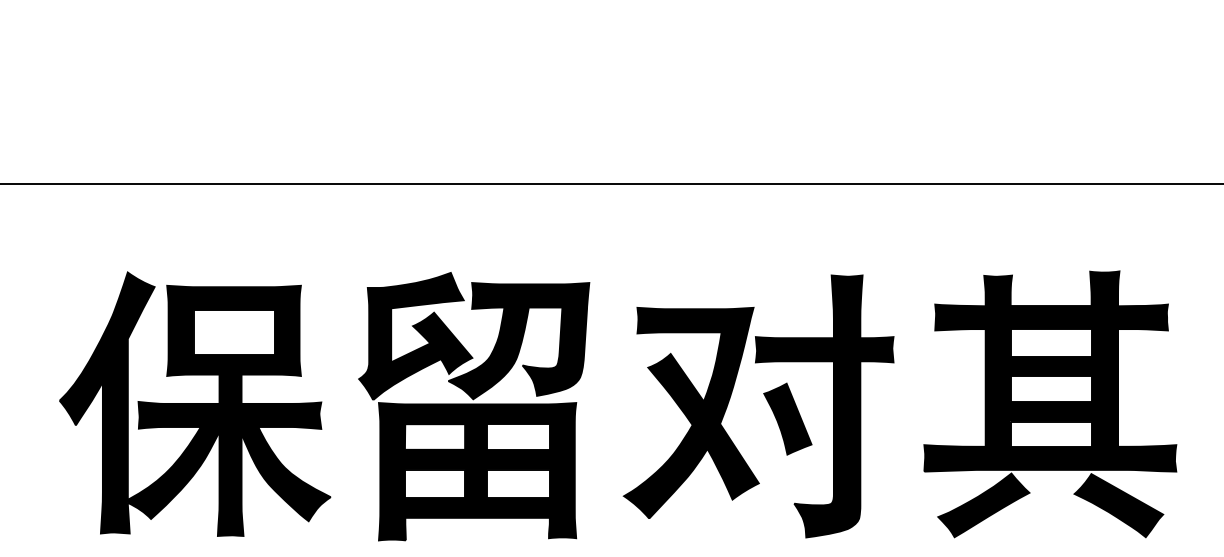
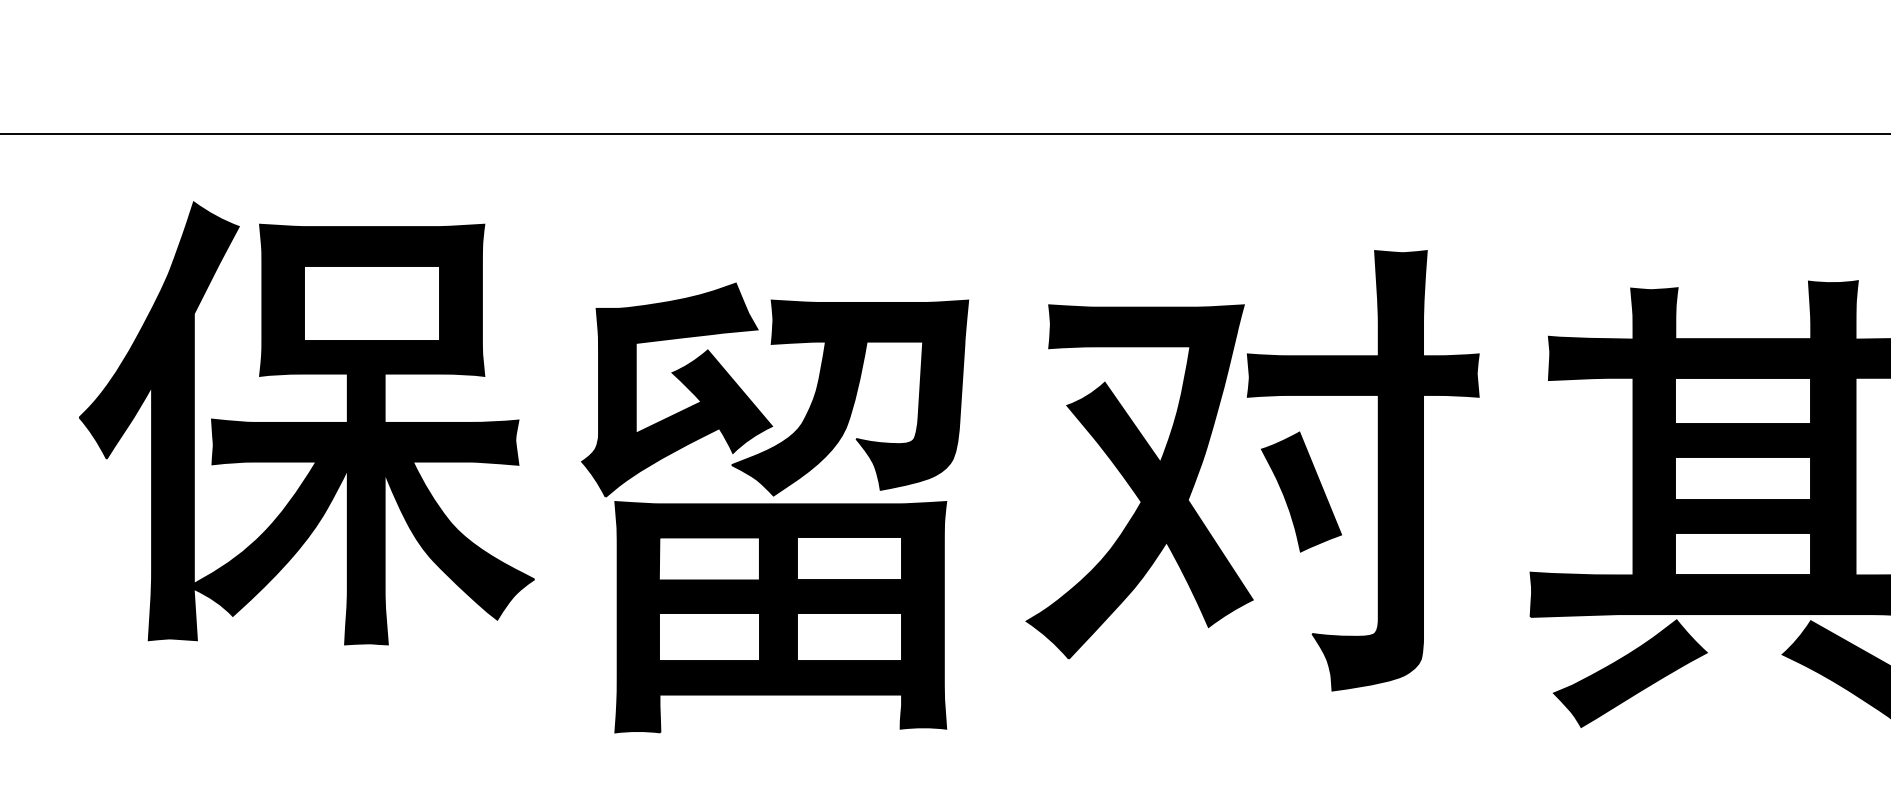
part: (767, 402) -> (1267, 464), moved
part: (195, 403) -> (307, 422), moved

